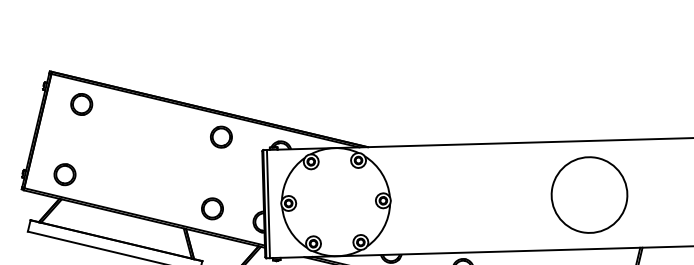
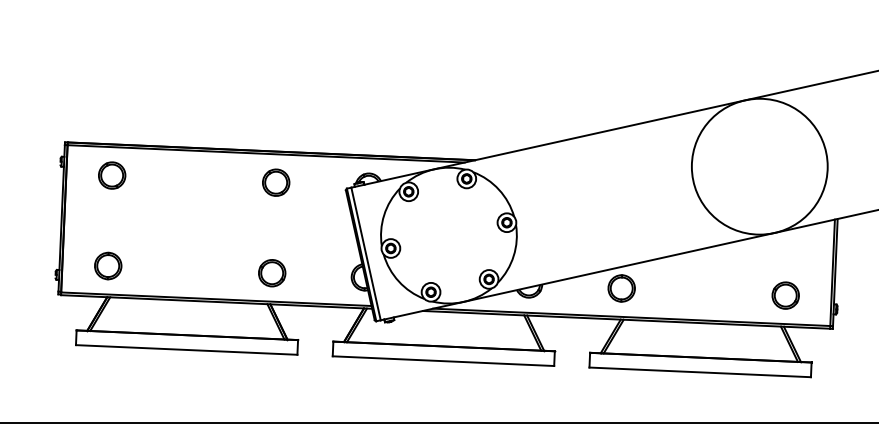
part: (221, 137) -> (276, 182), moved
circle: (589, 194) -> (759, 166), size x1.43
part: (212, 209) -> (272, 273), moved

